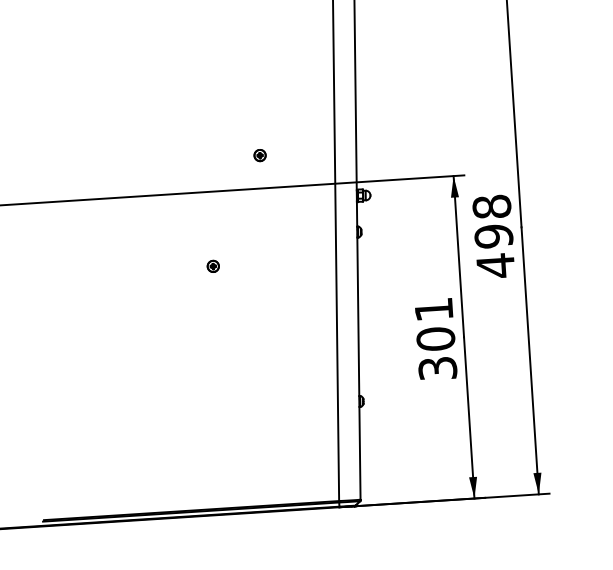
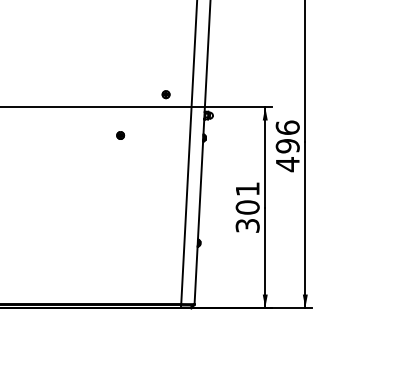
part: (259, 155) -> (165, 94), moved
text: (491, 206) -> (287, 127), 498 -> 496
part: (213, 266) -> (120, 135), moved

